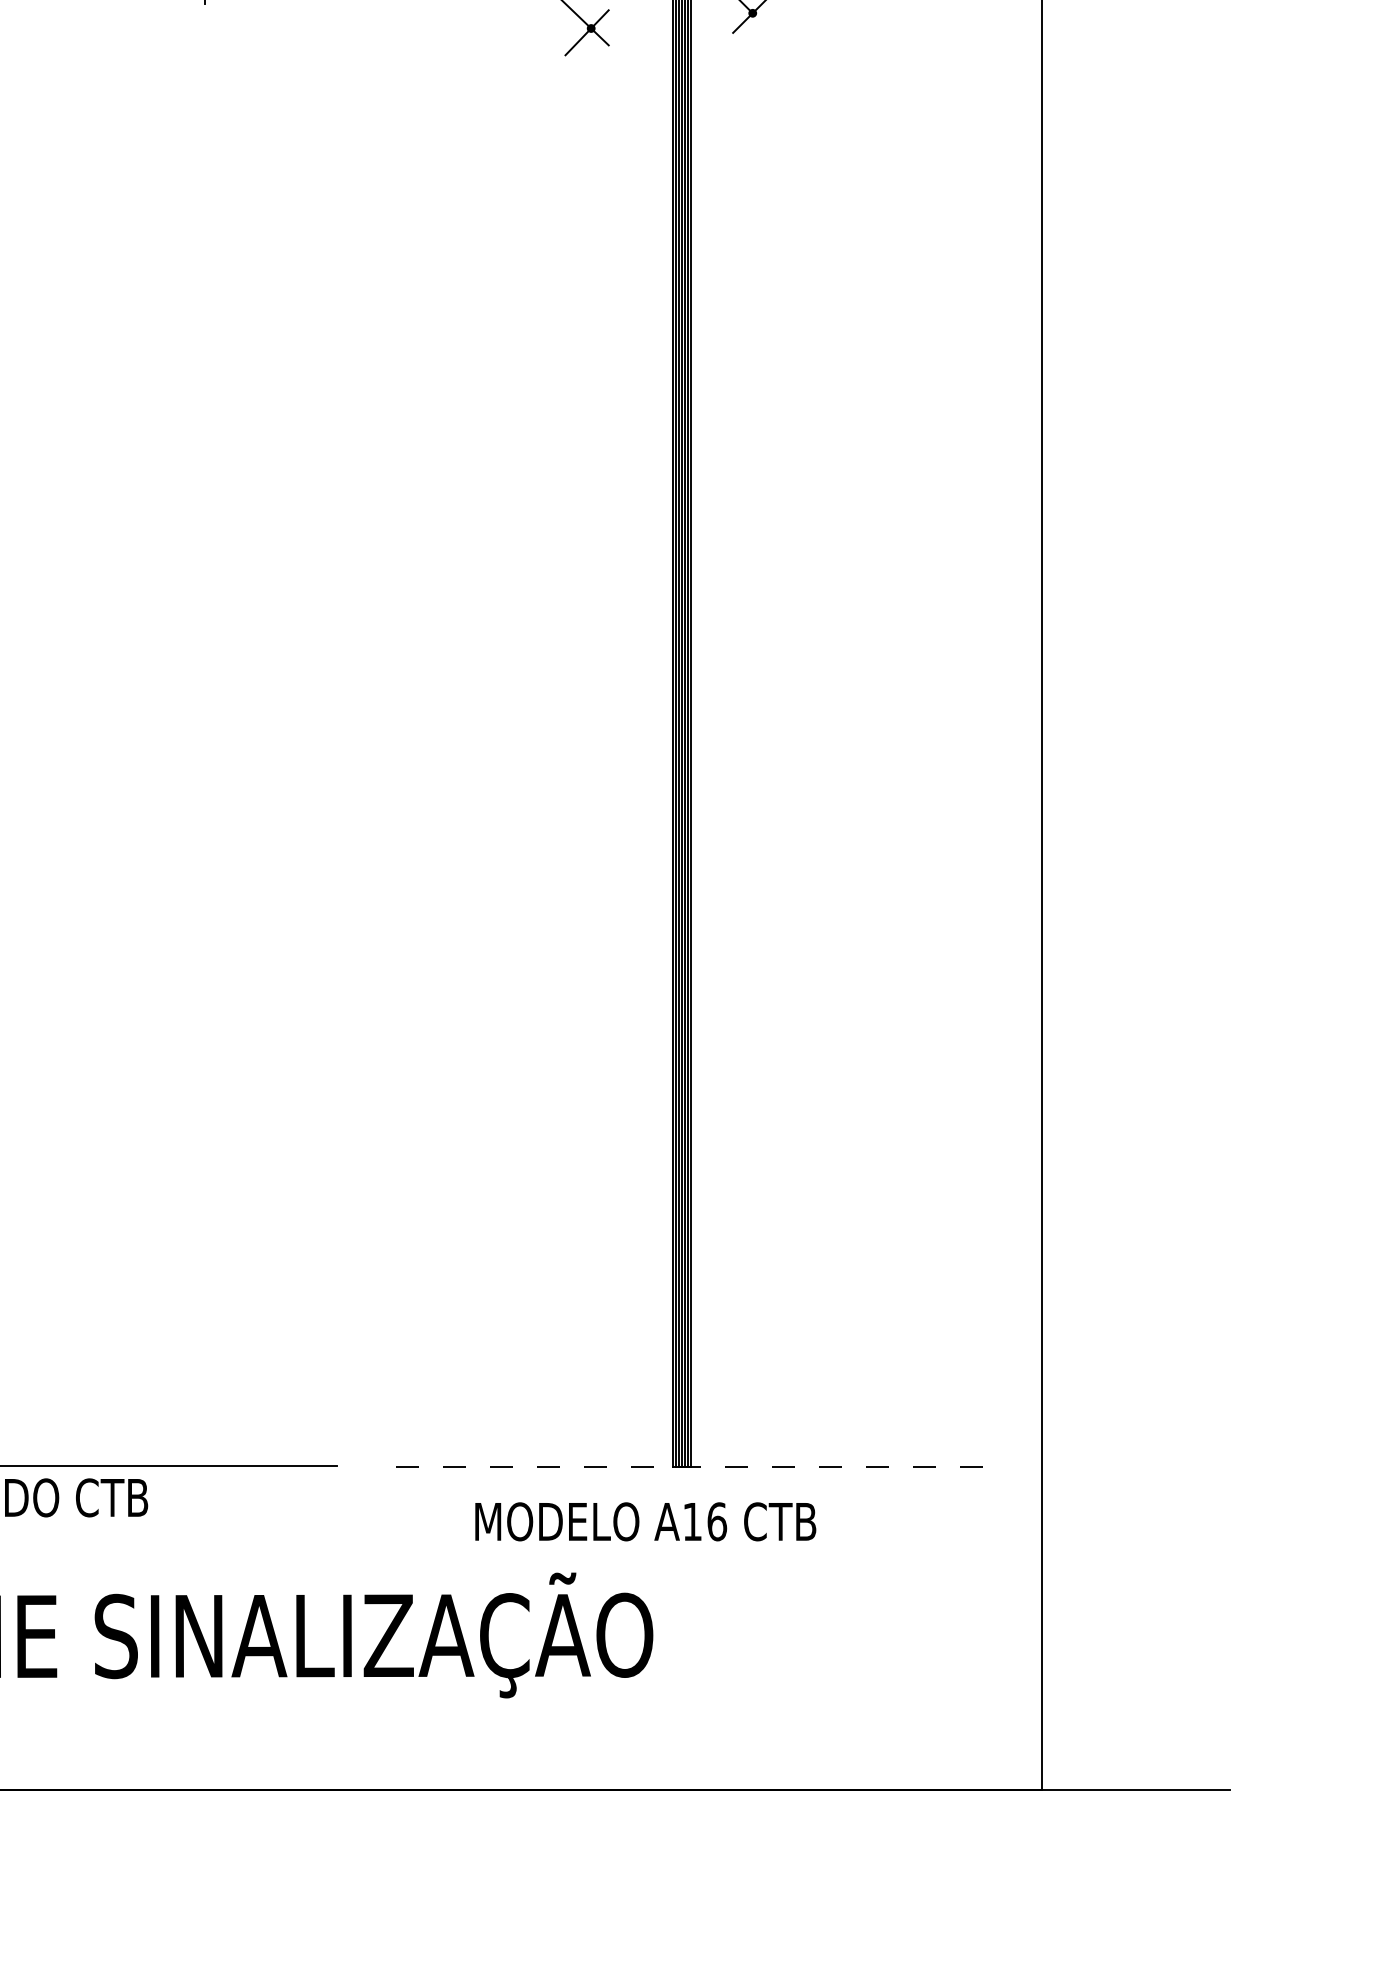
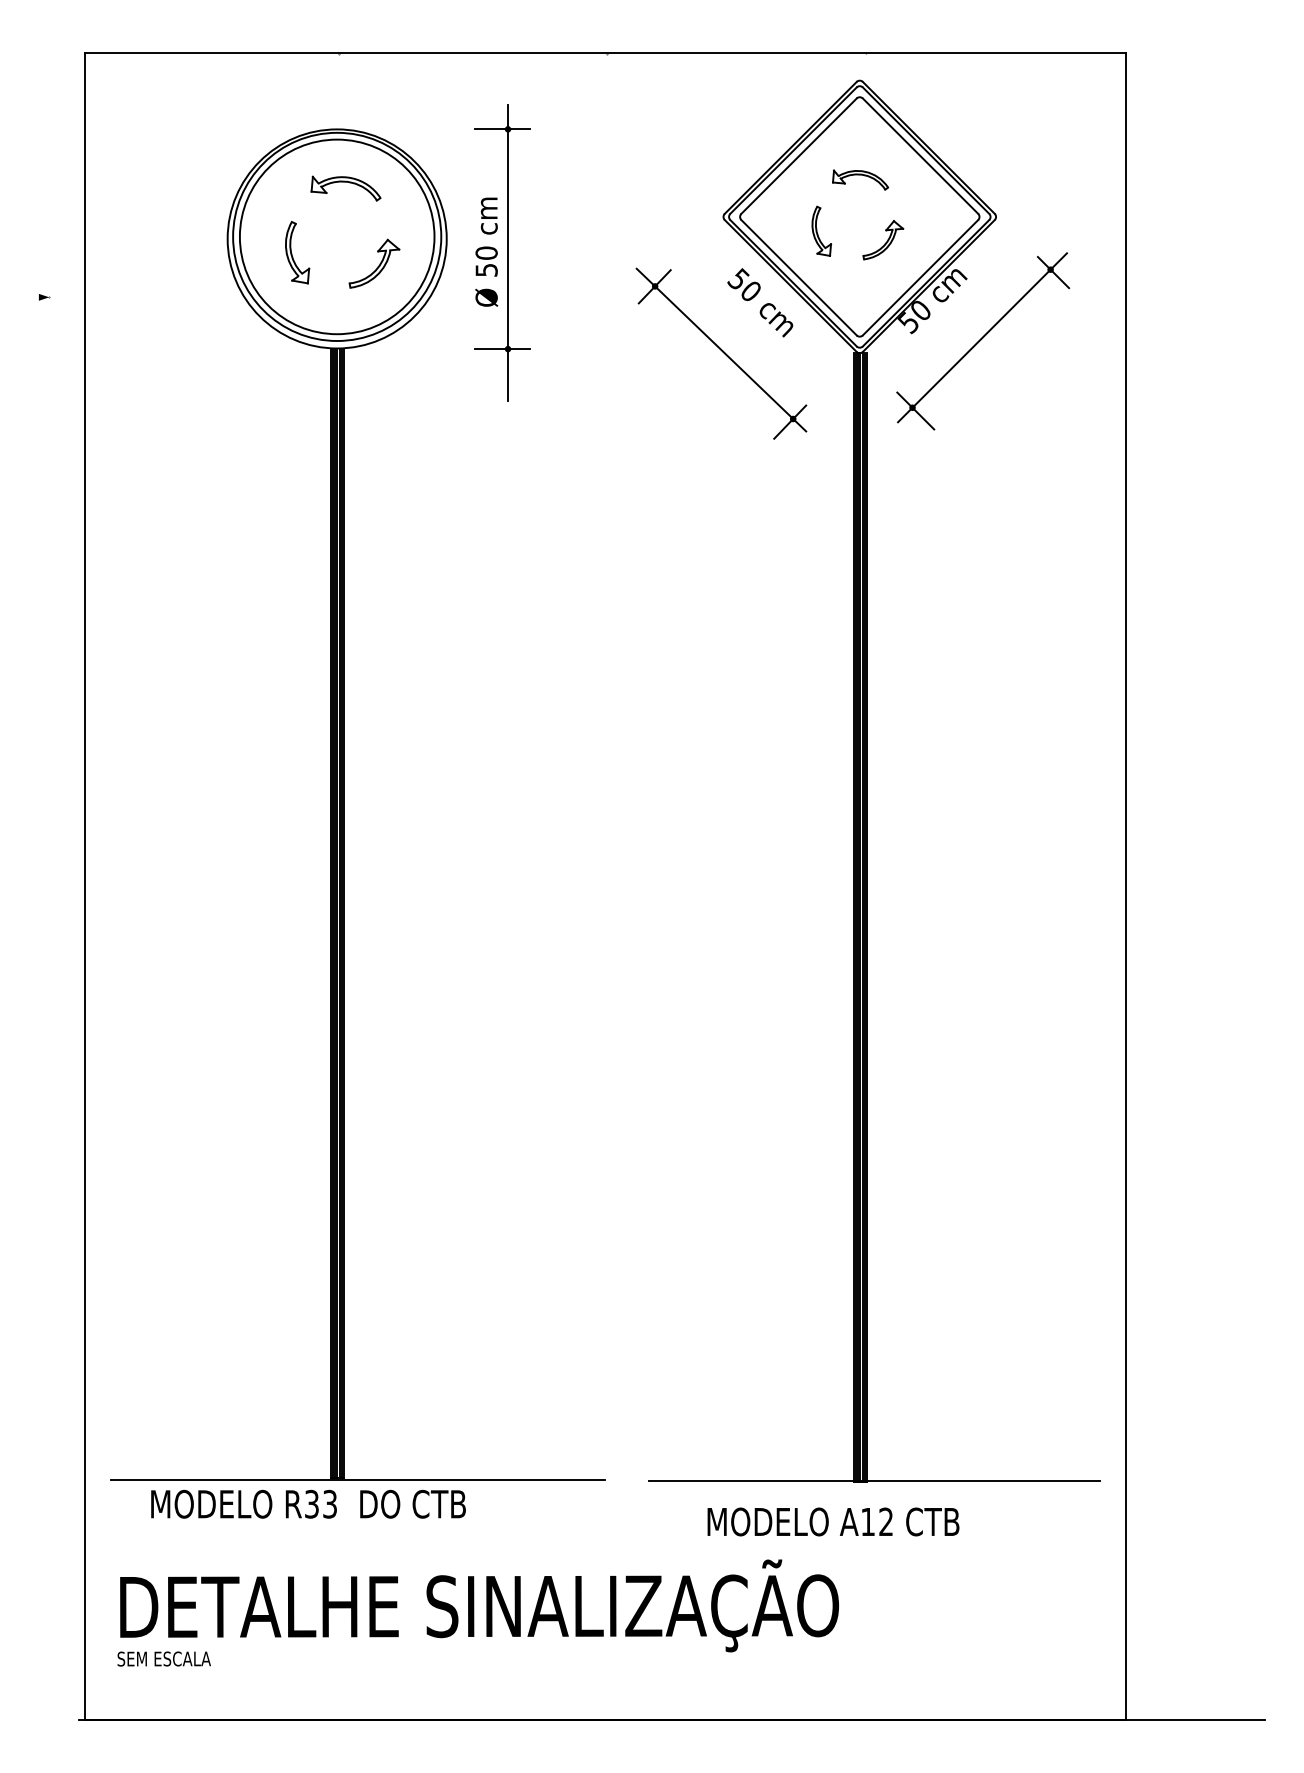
line: (768, 29) -> (924, 419), added
line: (701, 1467) -> (874, 1481), dashed -> solid
text: (717, 1521) -> (886, 1521), A16 -> A12

